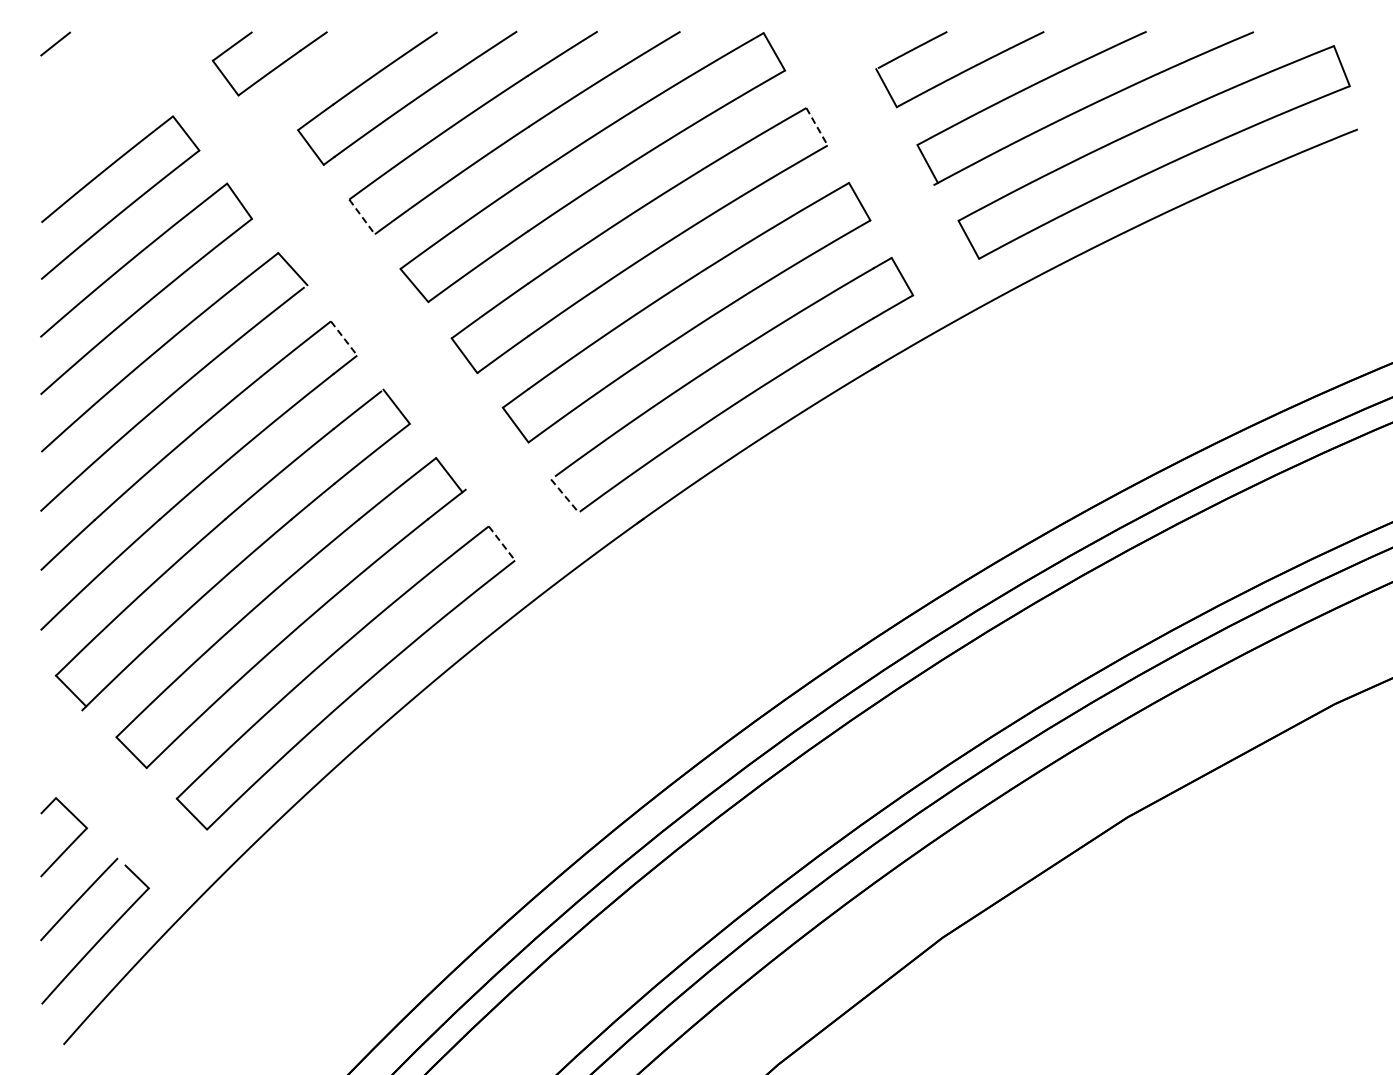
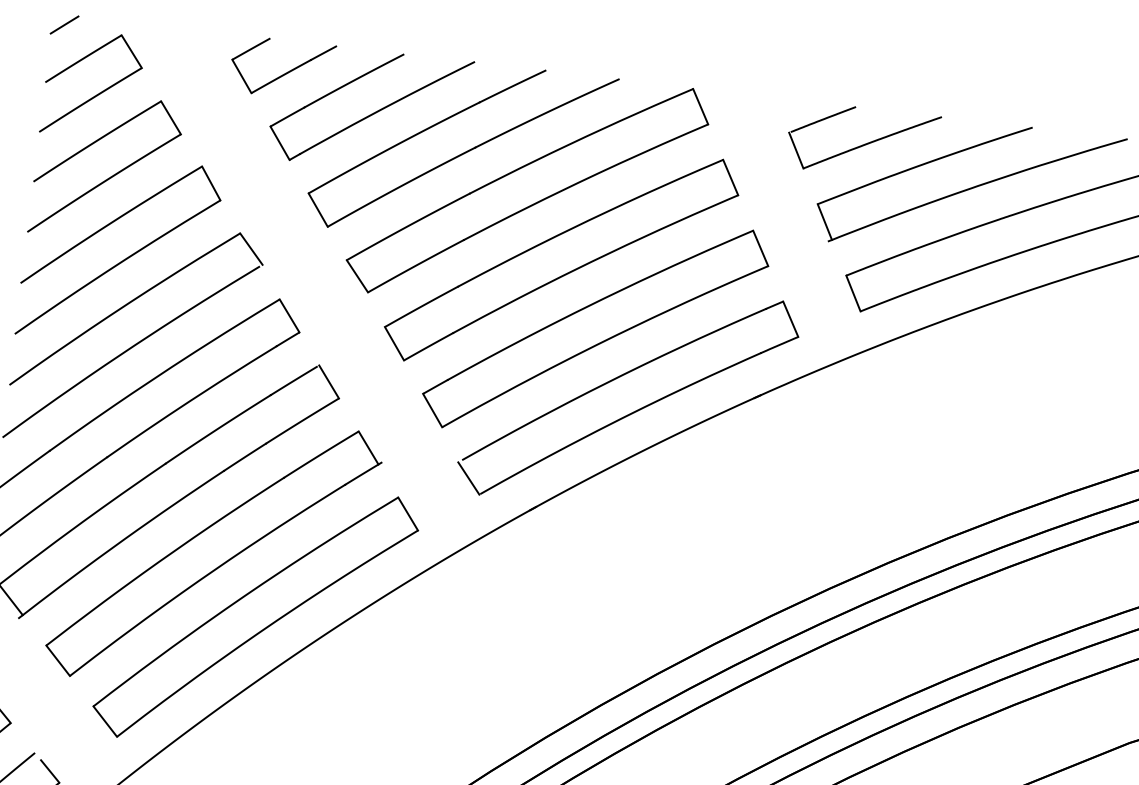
part: (273, 68) -> (285, 72), moved
part: (103, 114) -> (99, 92), added
line: (817, 126) -> (731, 177), dashed -> solid
line: (362, 216) -> (318, 209), dashed -> solid
line: (344, 338) -> (289, 315), dashed -> solid
line: (564, 496) -> (468, 478), dashed -> solid
line: (501, 543) -> (407, 513), dashed -> solid

